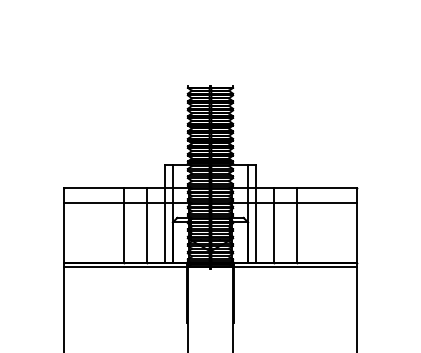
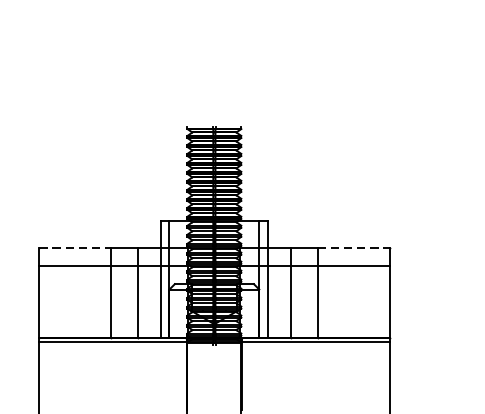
line: (94, 187) -> (75, 247), solid -> dashed
line: (327, 187) -> (354, 247), solid -> dashed

